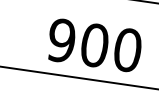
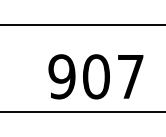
text: (127, 49) -> (130, 76), 900 -> 907

